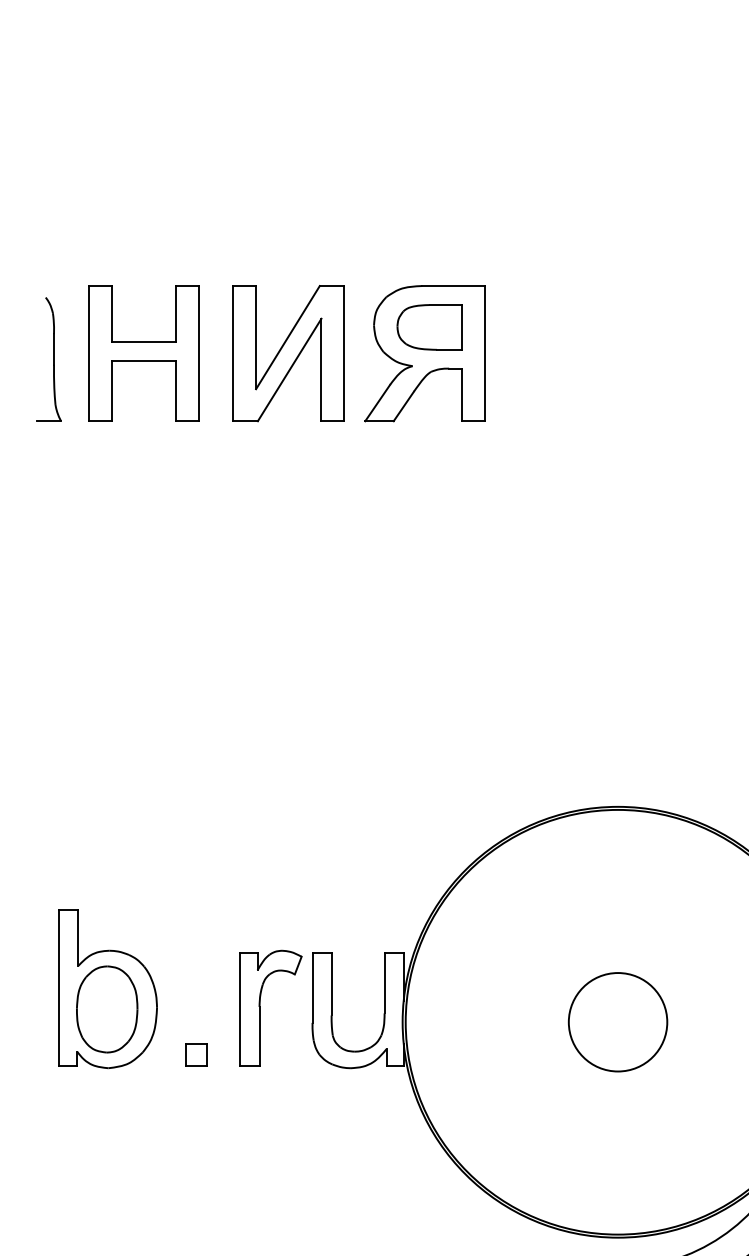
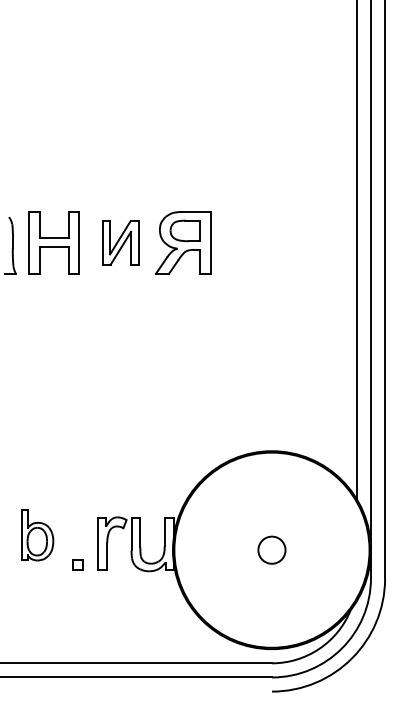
part: (288, 352) -> (120, 242), size x0.7
part: (107, 990) -> (37, 535), size x0.7
circle: (617, 1020) -> (271, 549), size x0.6

